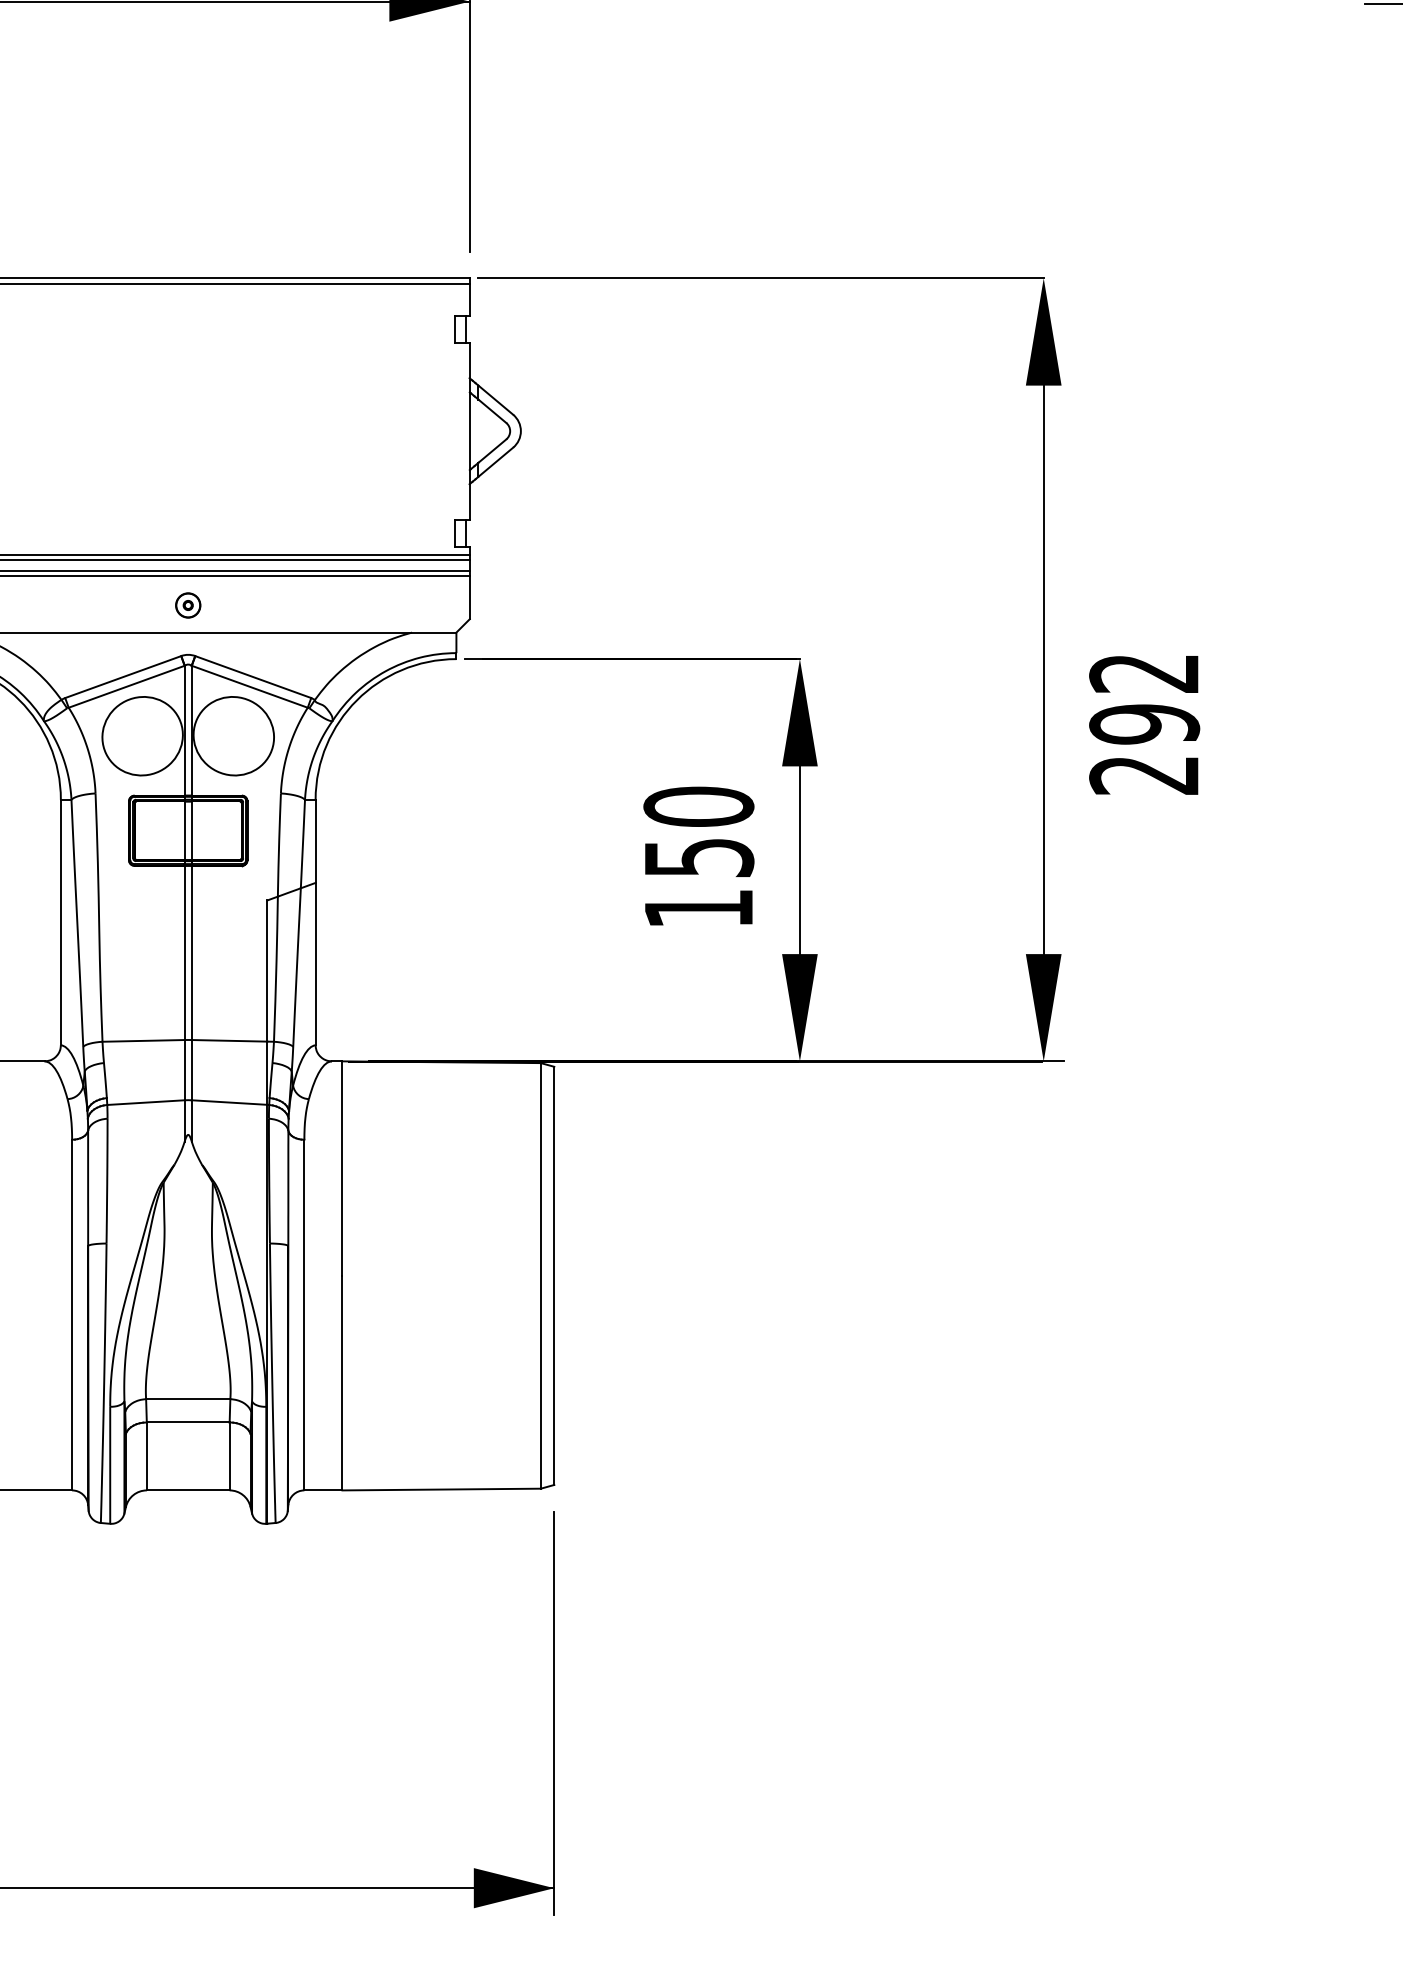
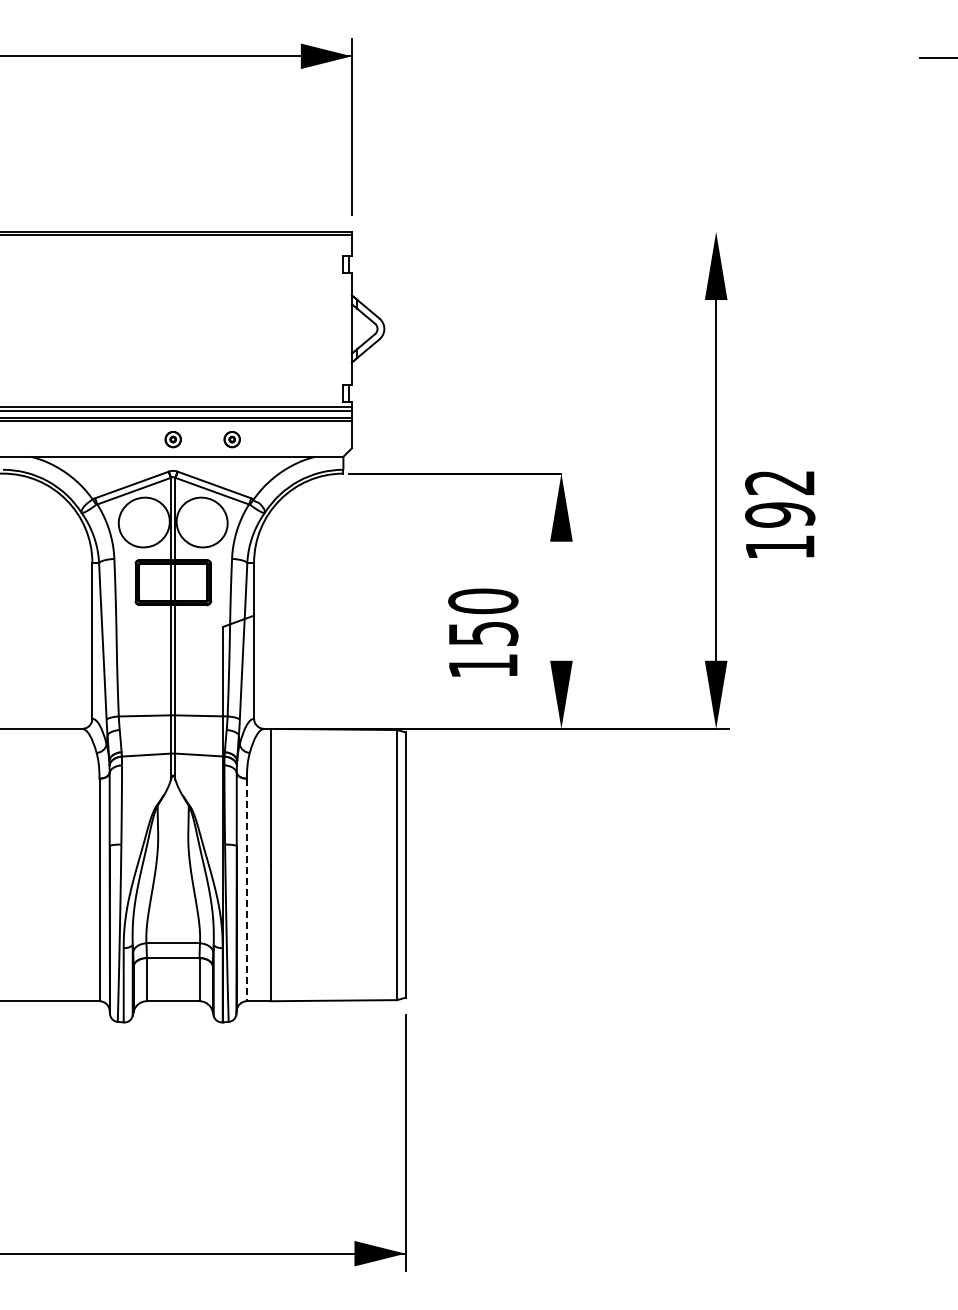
line: (760, 277) -> (536, 231), removed
part: (280, 605) -> (231, 439), added
text: (1143, 775) -> (779, 547), 292 -> 192
text: (699, 855) -> (483, 632), moved
line: (800, 859) -> (561, 600), removed
line: (303, 1315) -> (246, 890), solid -> dashed

